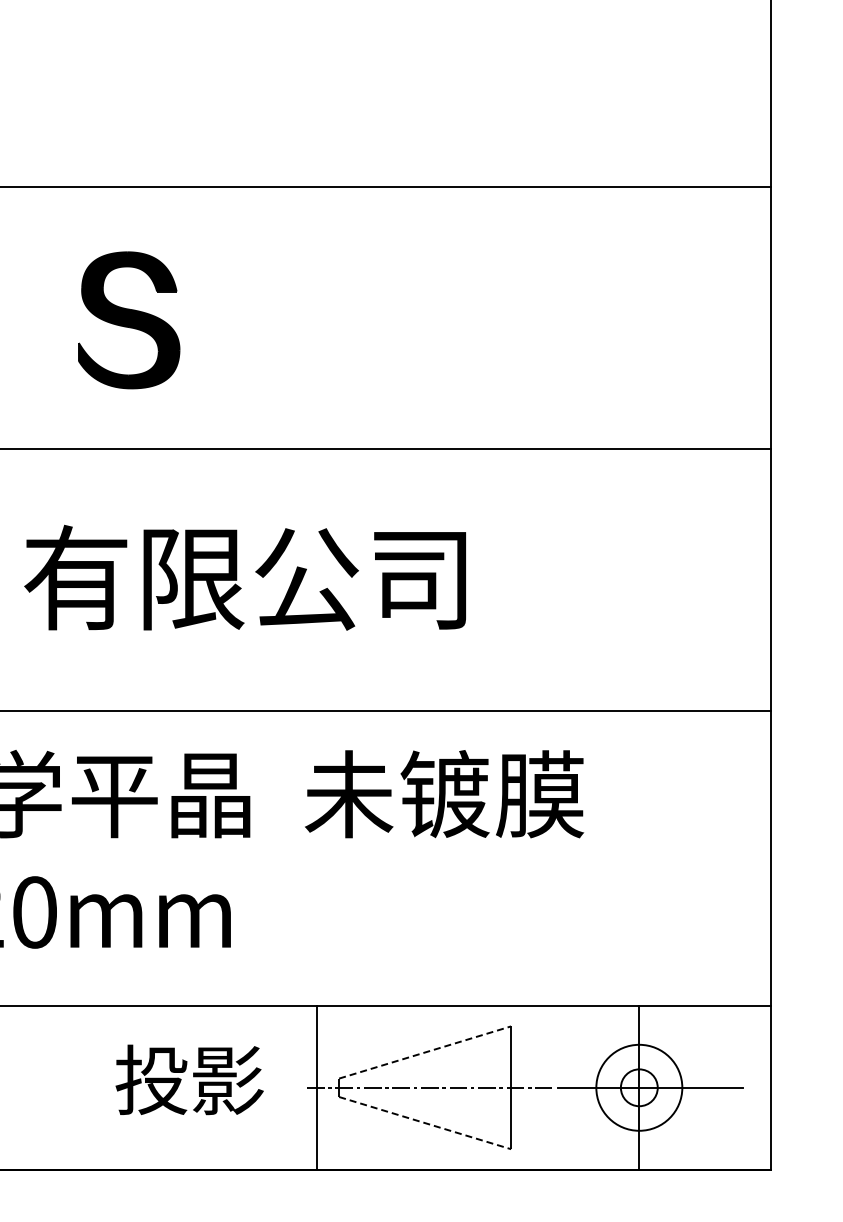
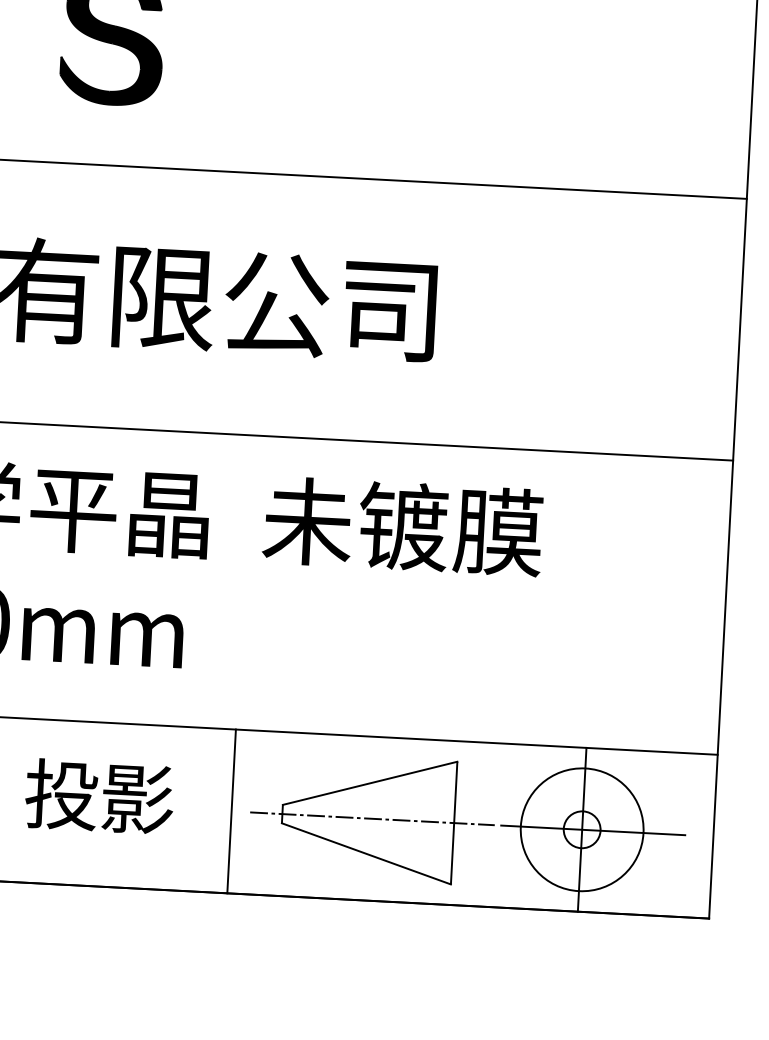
line: (425, 1052) -> (370, 783), dashed -> solid
text: (189, 1079) -> (99, 796), moved
line: (317, 1087) -> (231, 811), moved
circle: (638, 1087) -> (581, 829), size x1.43
line: (425, 1123) -> (366, 854), dashed -> solid

